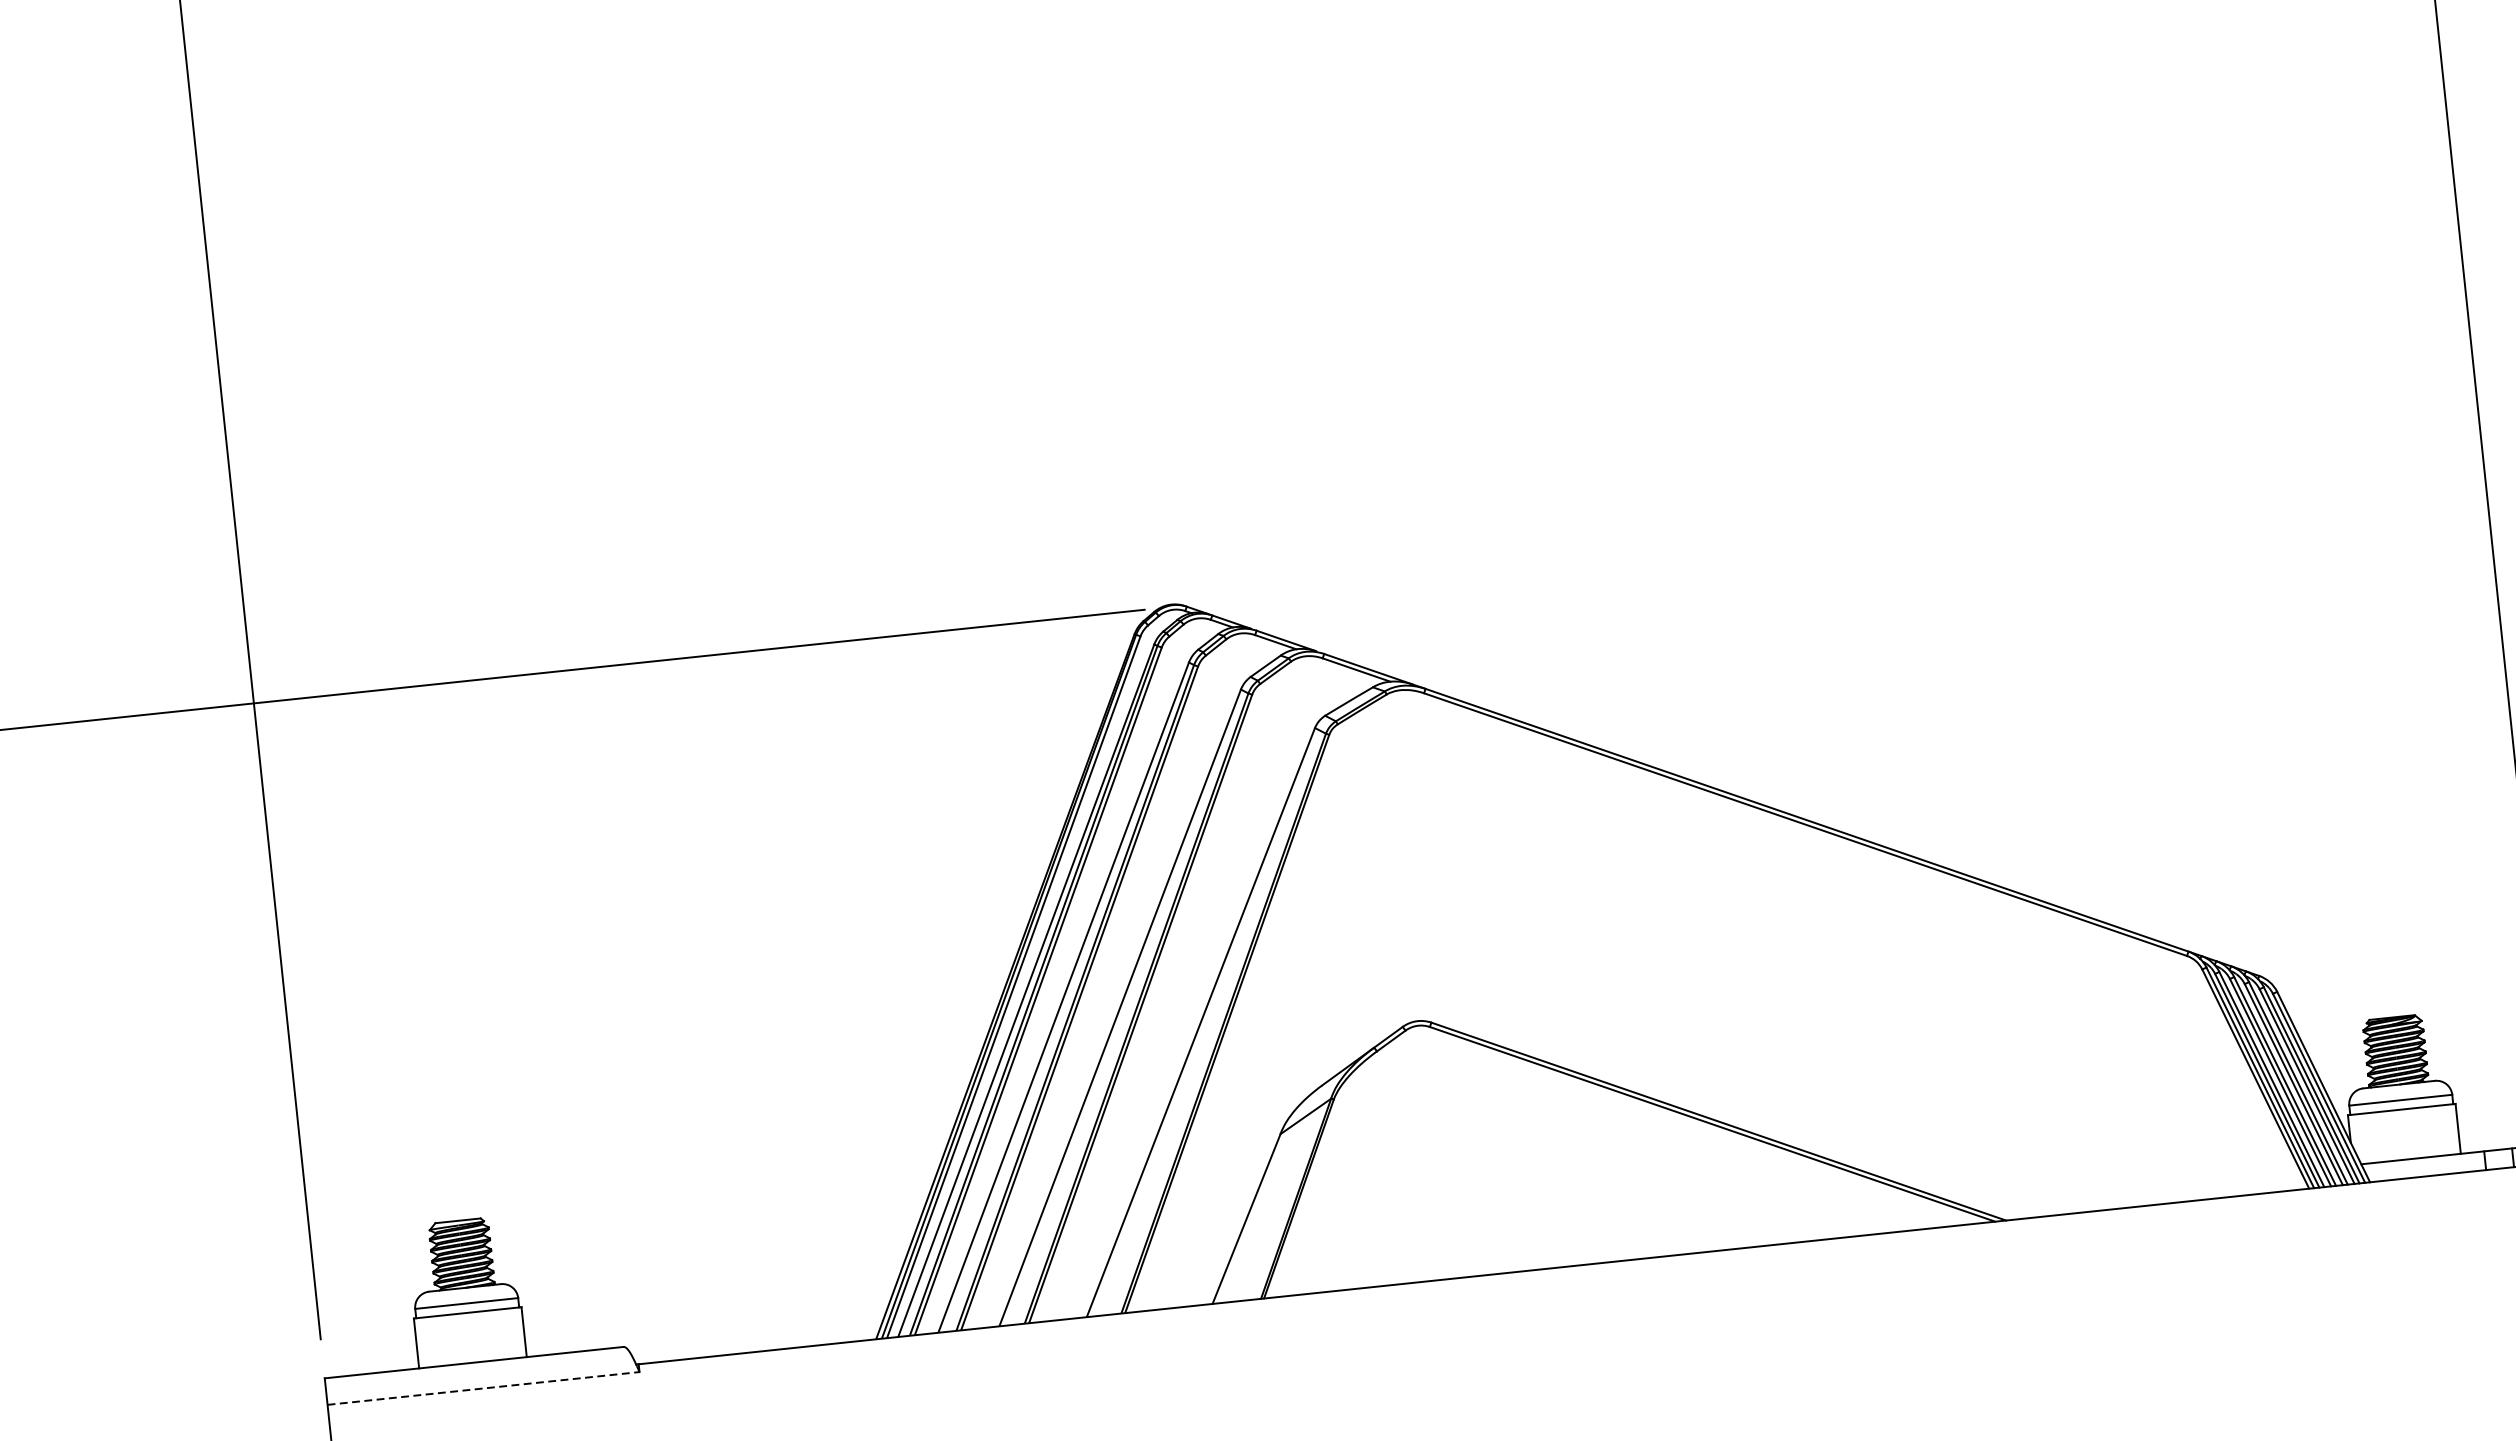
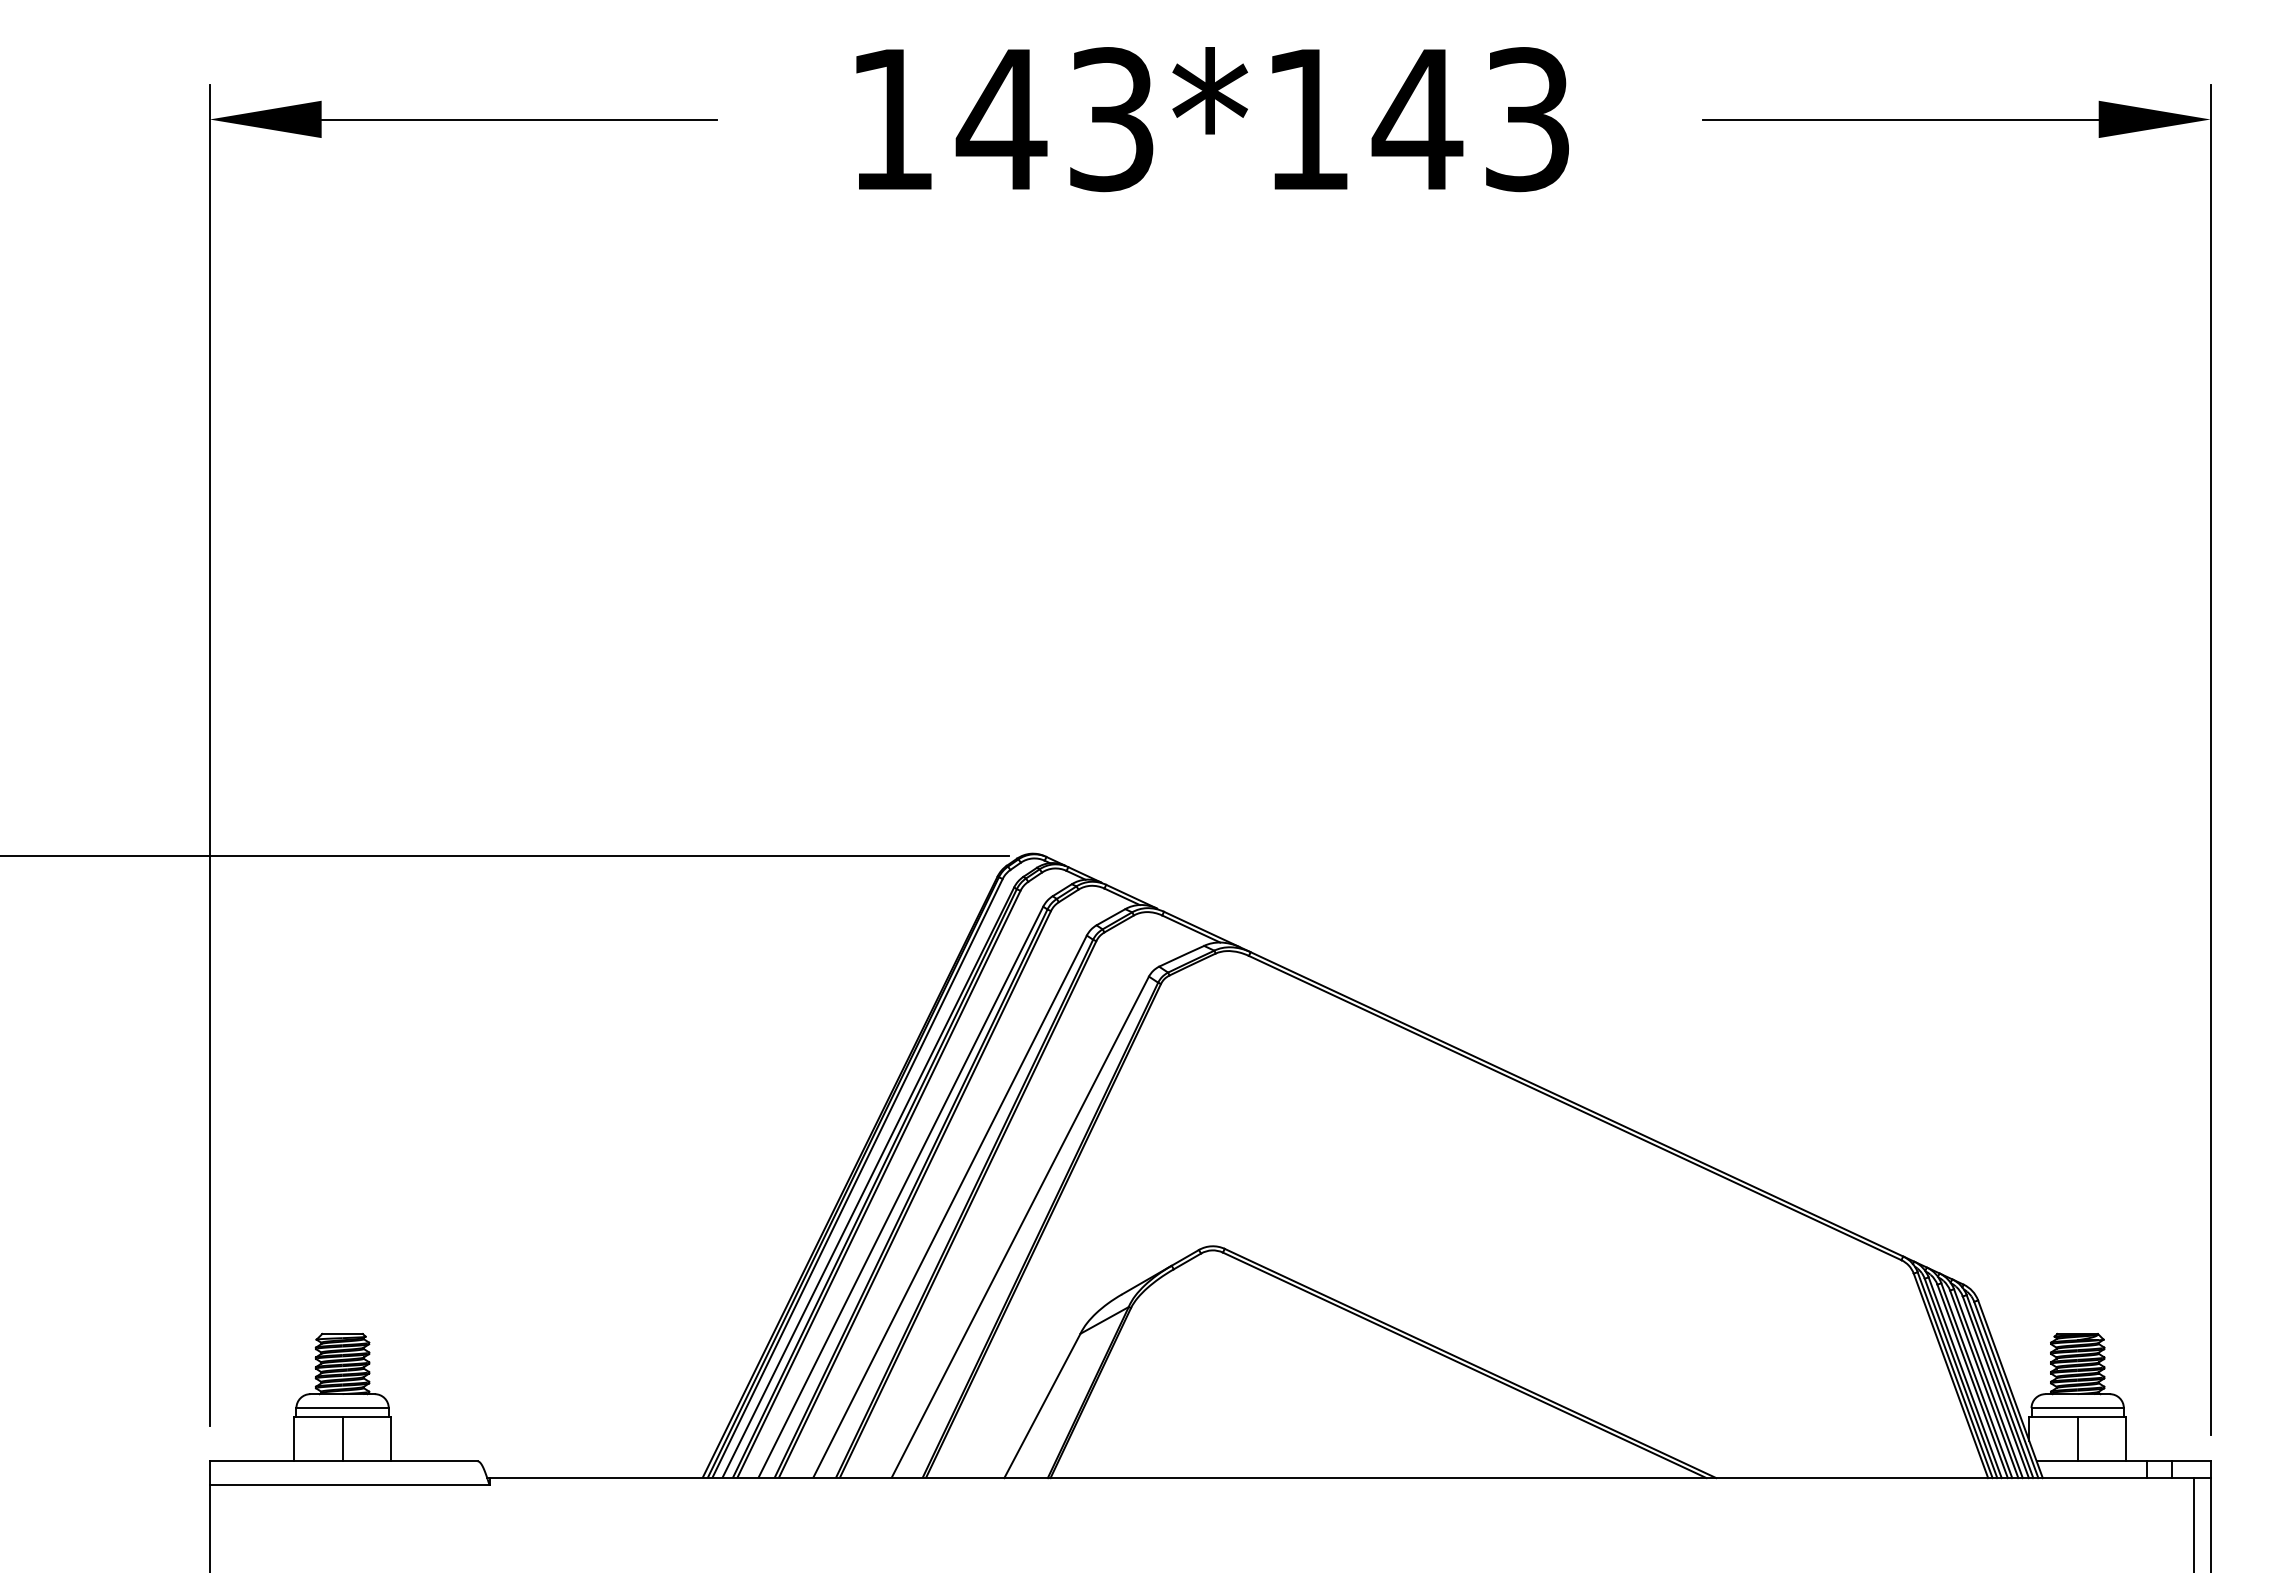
line: (2404, 1134) -> (2077, 1438), added
line: (470, 1337) -> (342, 1438), added
line: (483, 1388) -> (349, 1485), dashed -> solid

